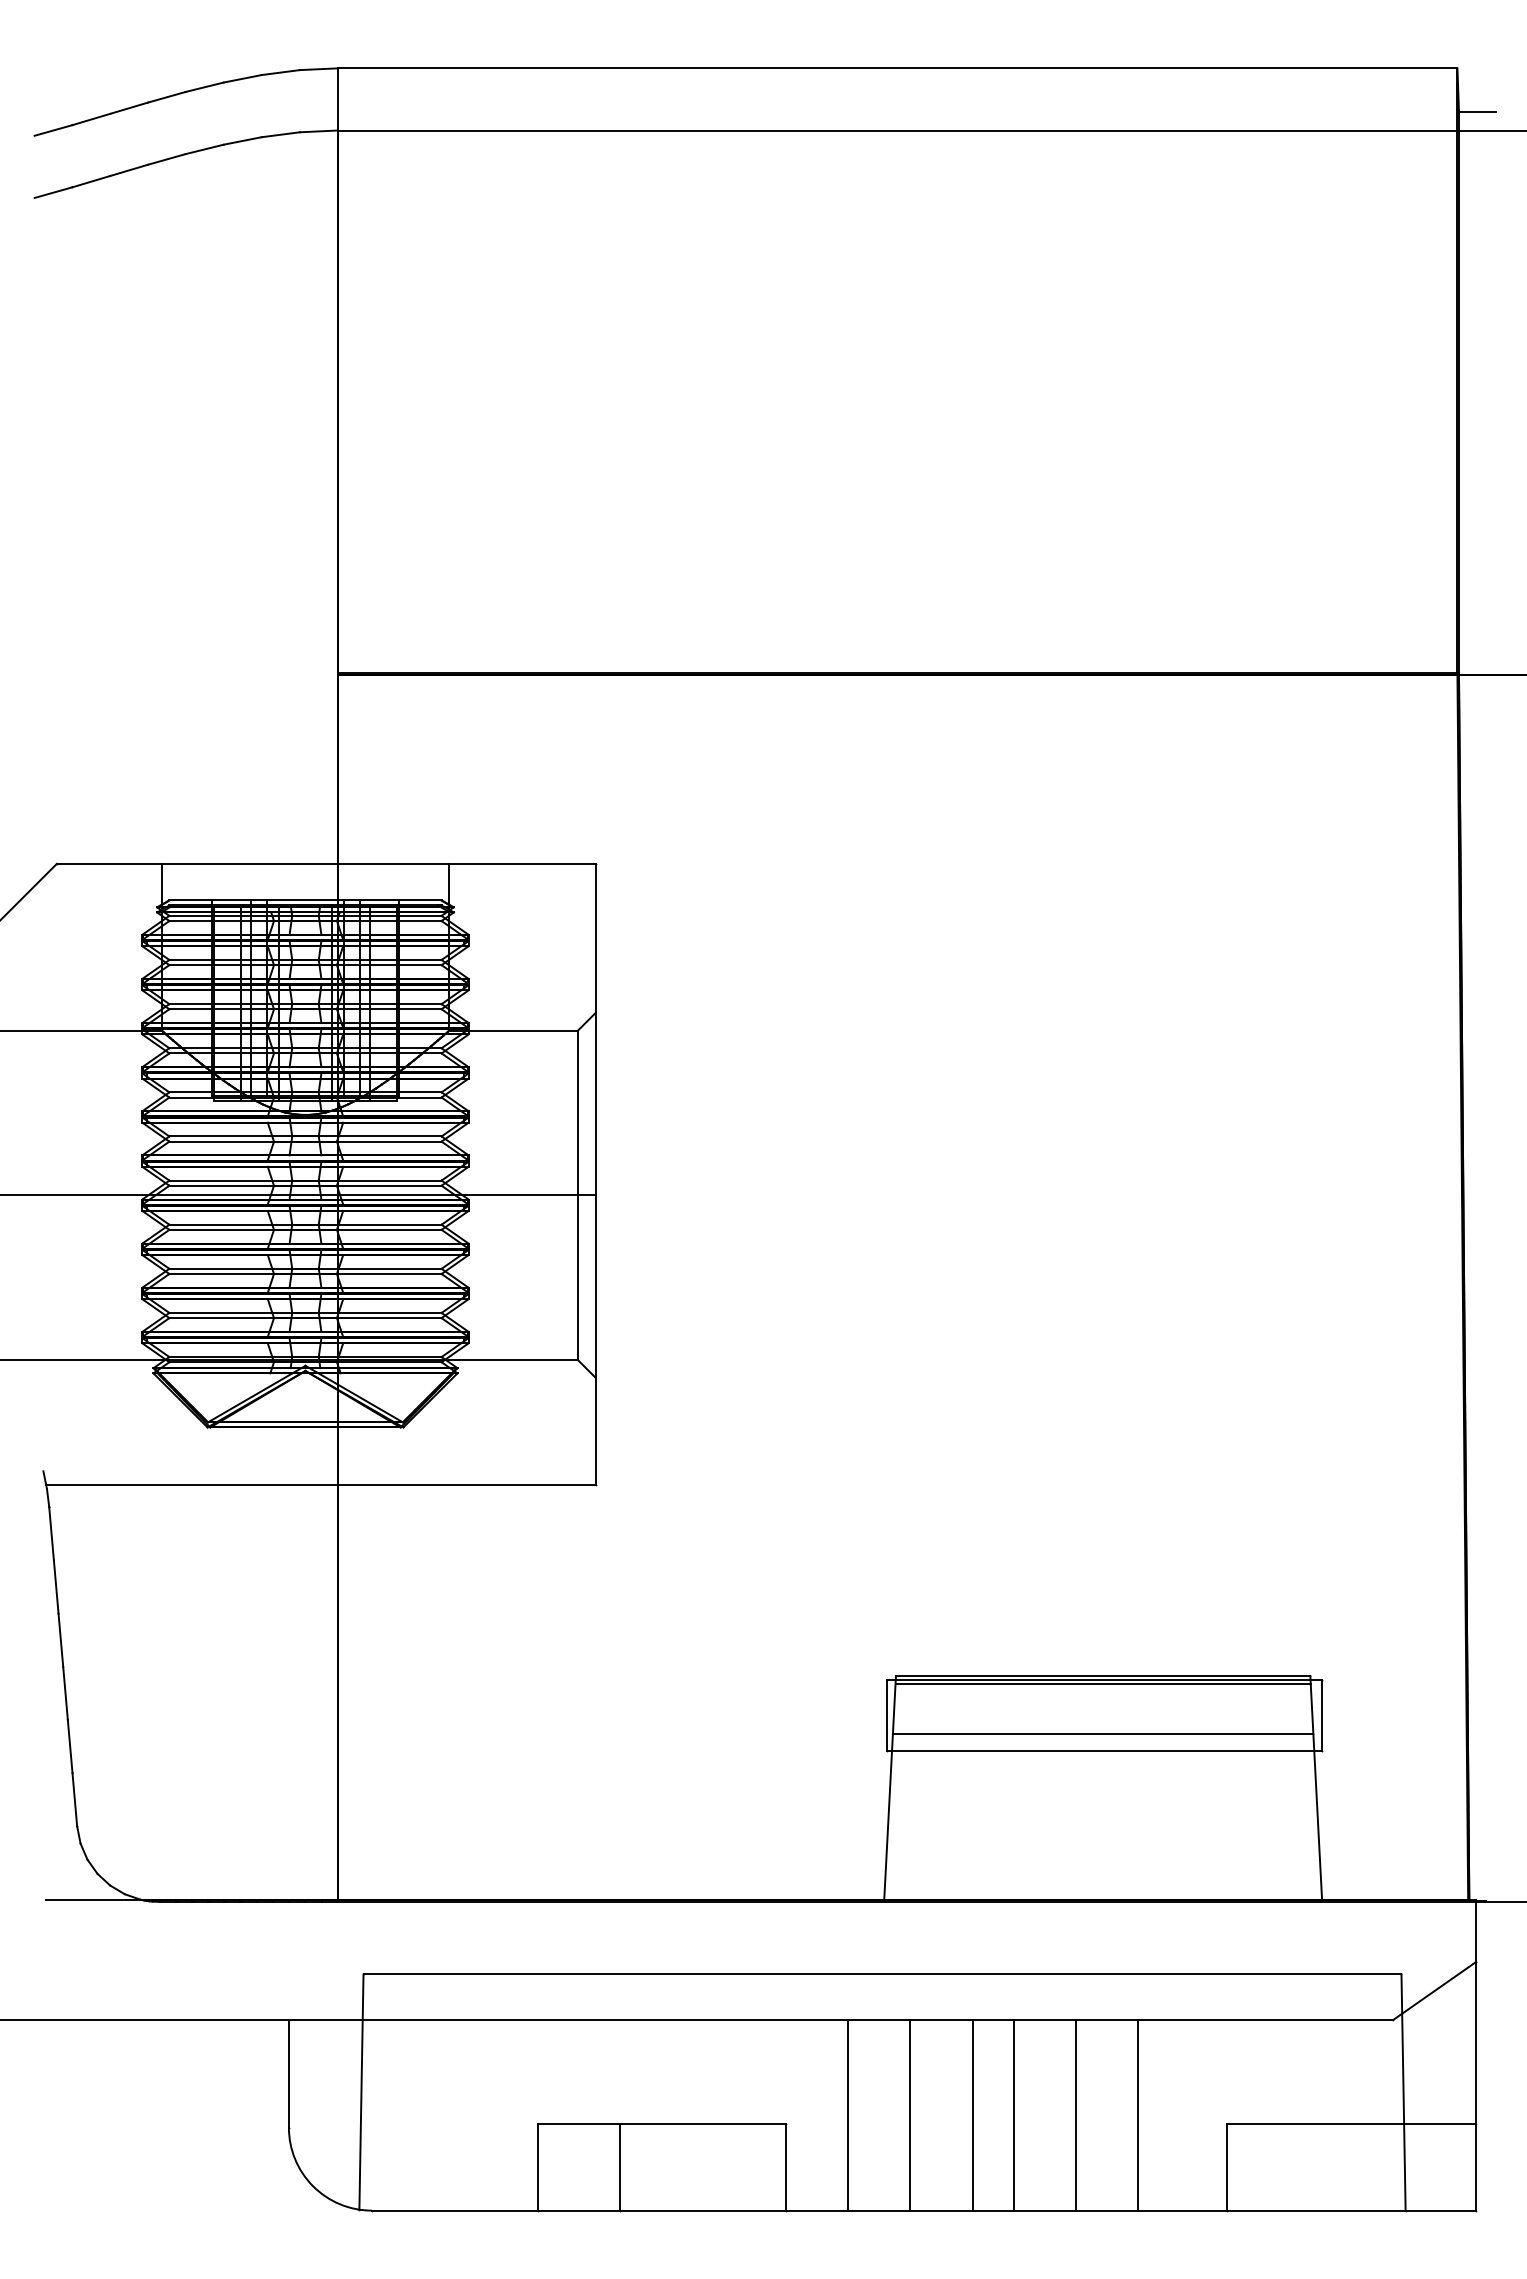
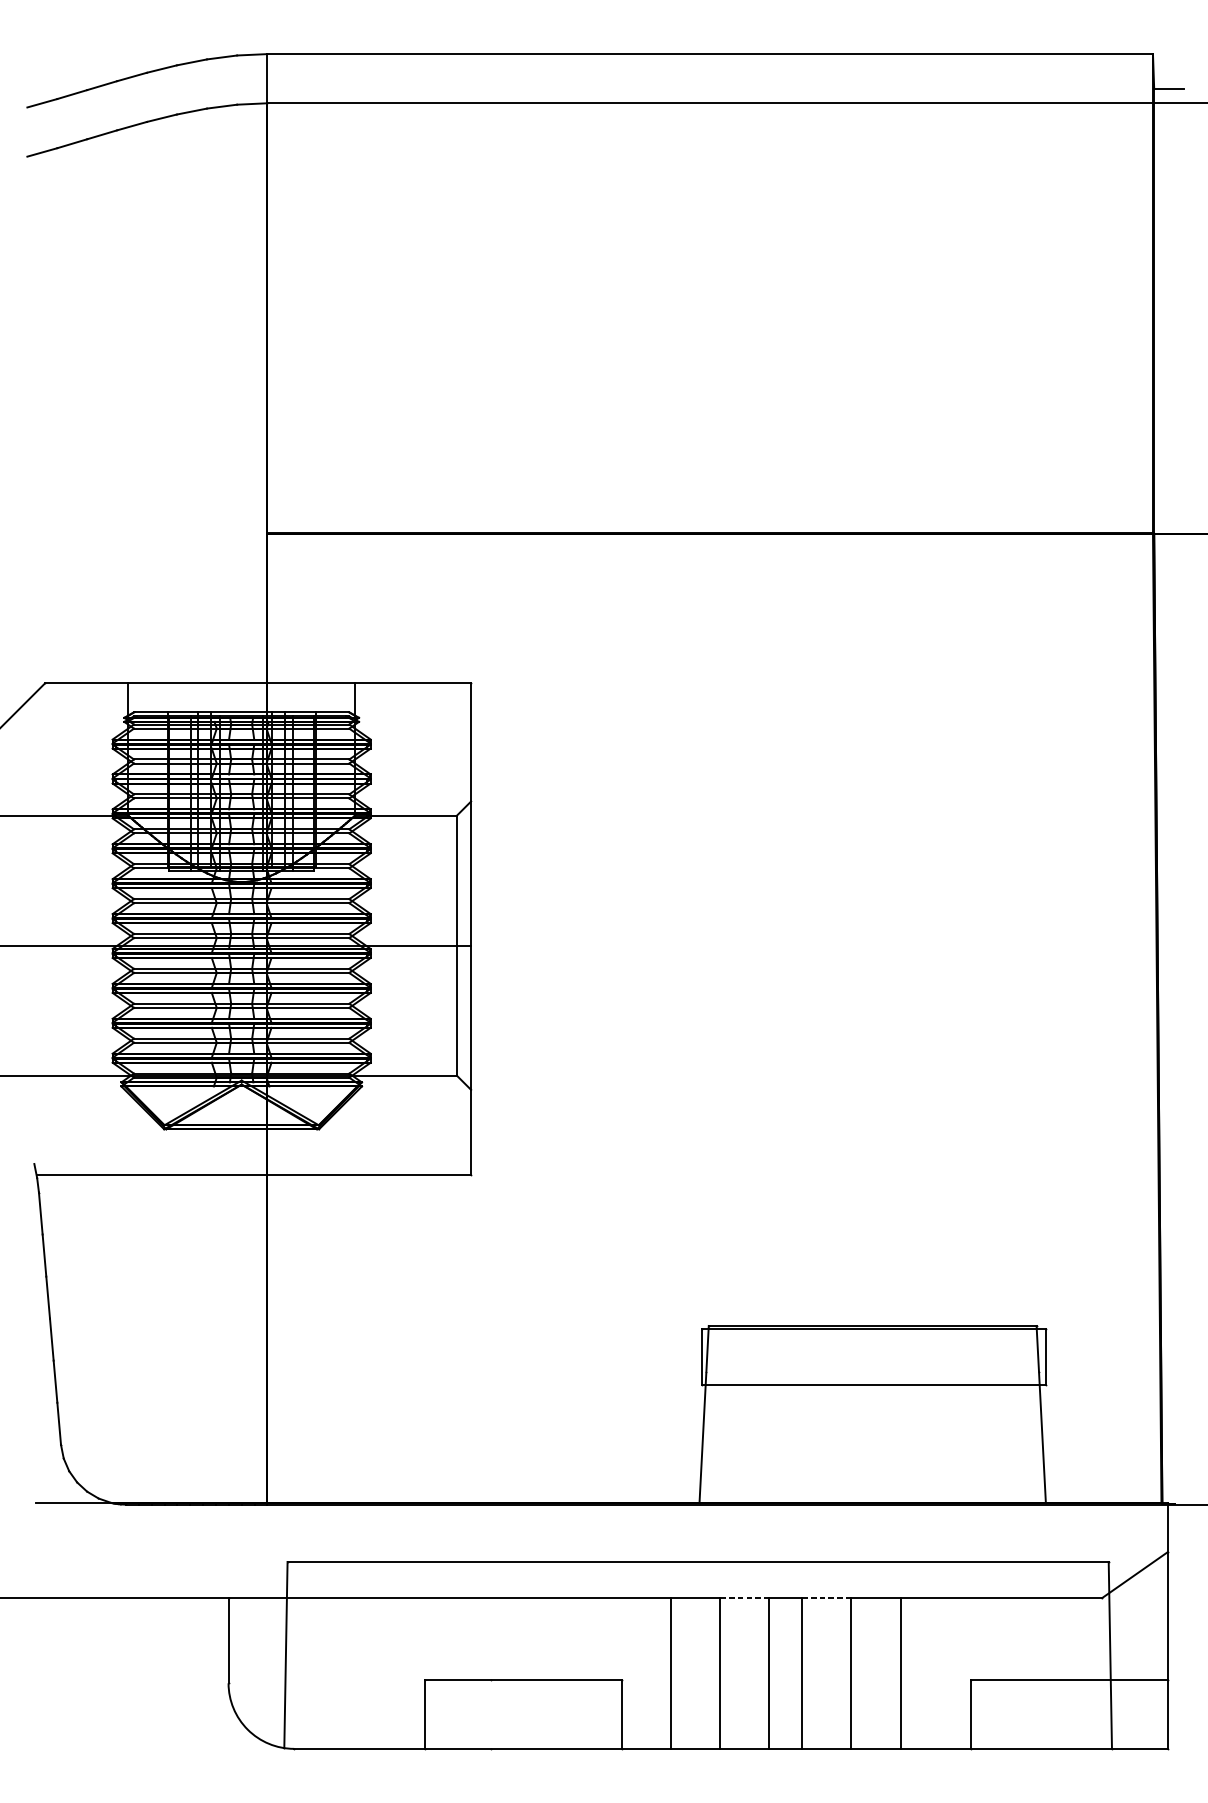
line: (1102, 1684) -> (872, 1332), removed
line: (1102, 1734) -> (872, 1372), removed
line: (941, 2020) -> (744, 1598), solid -> dashed
line: (1044, 2020) -> (826, 1598), solid -> dashed
line: (620, 2166) -> (490, 1713), removed

